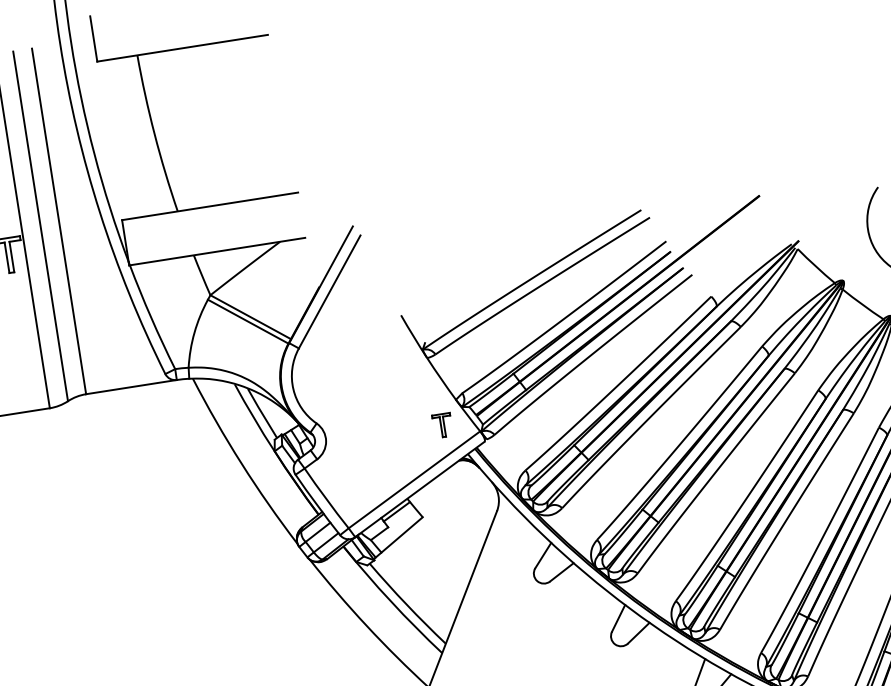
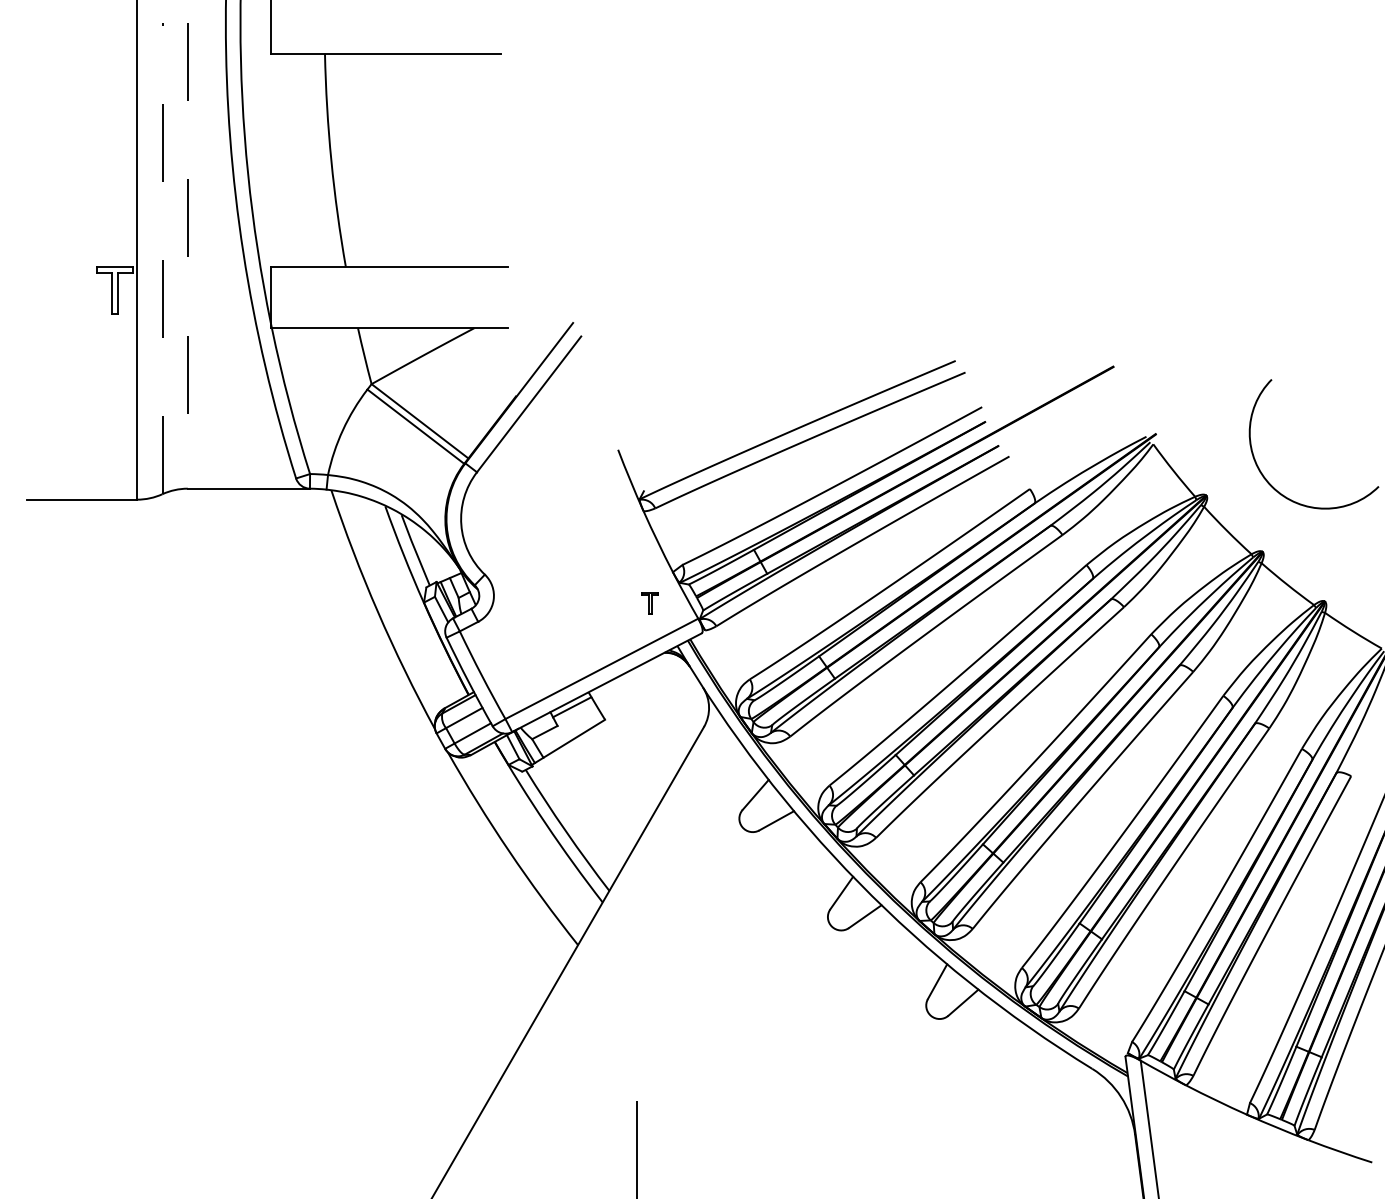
line: (58, 221) -> (187, 255), solid -> dashed
line: (40, 226) -> (162, 258), solid -> dashed
part: (442, 425) -> (649, 603), size x0.7

